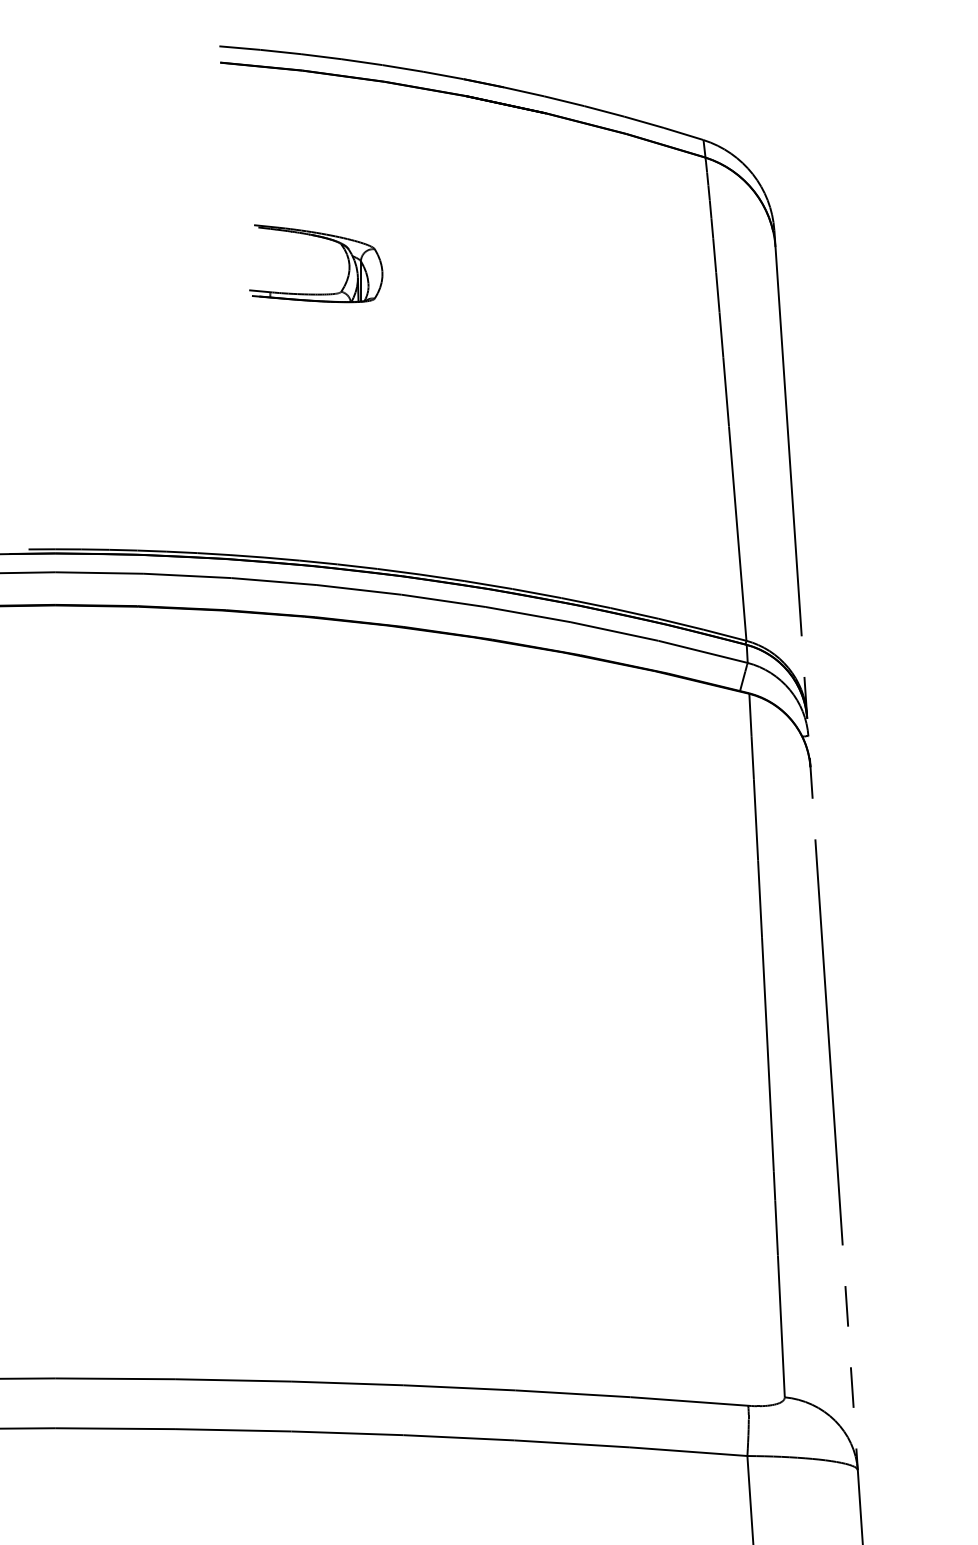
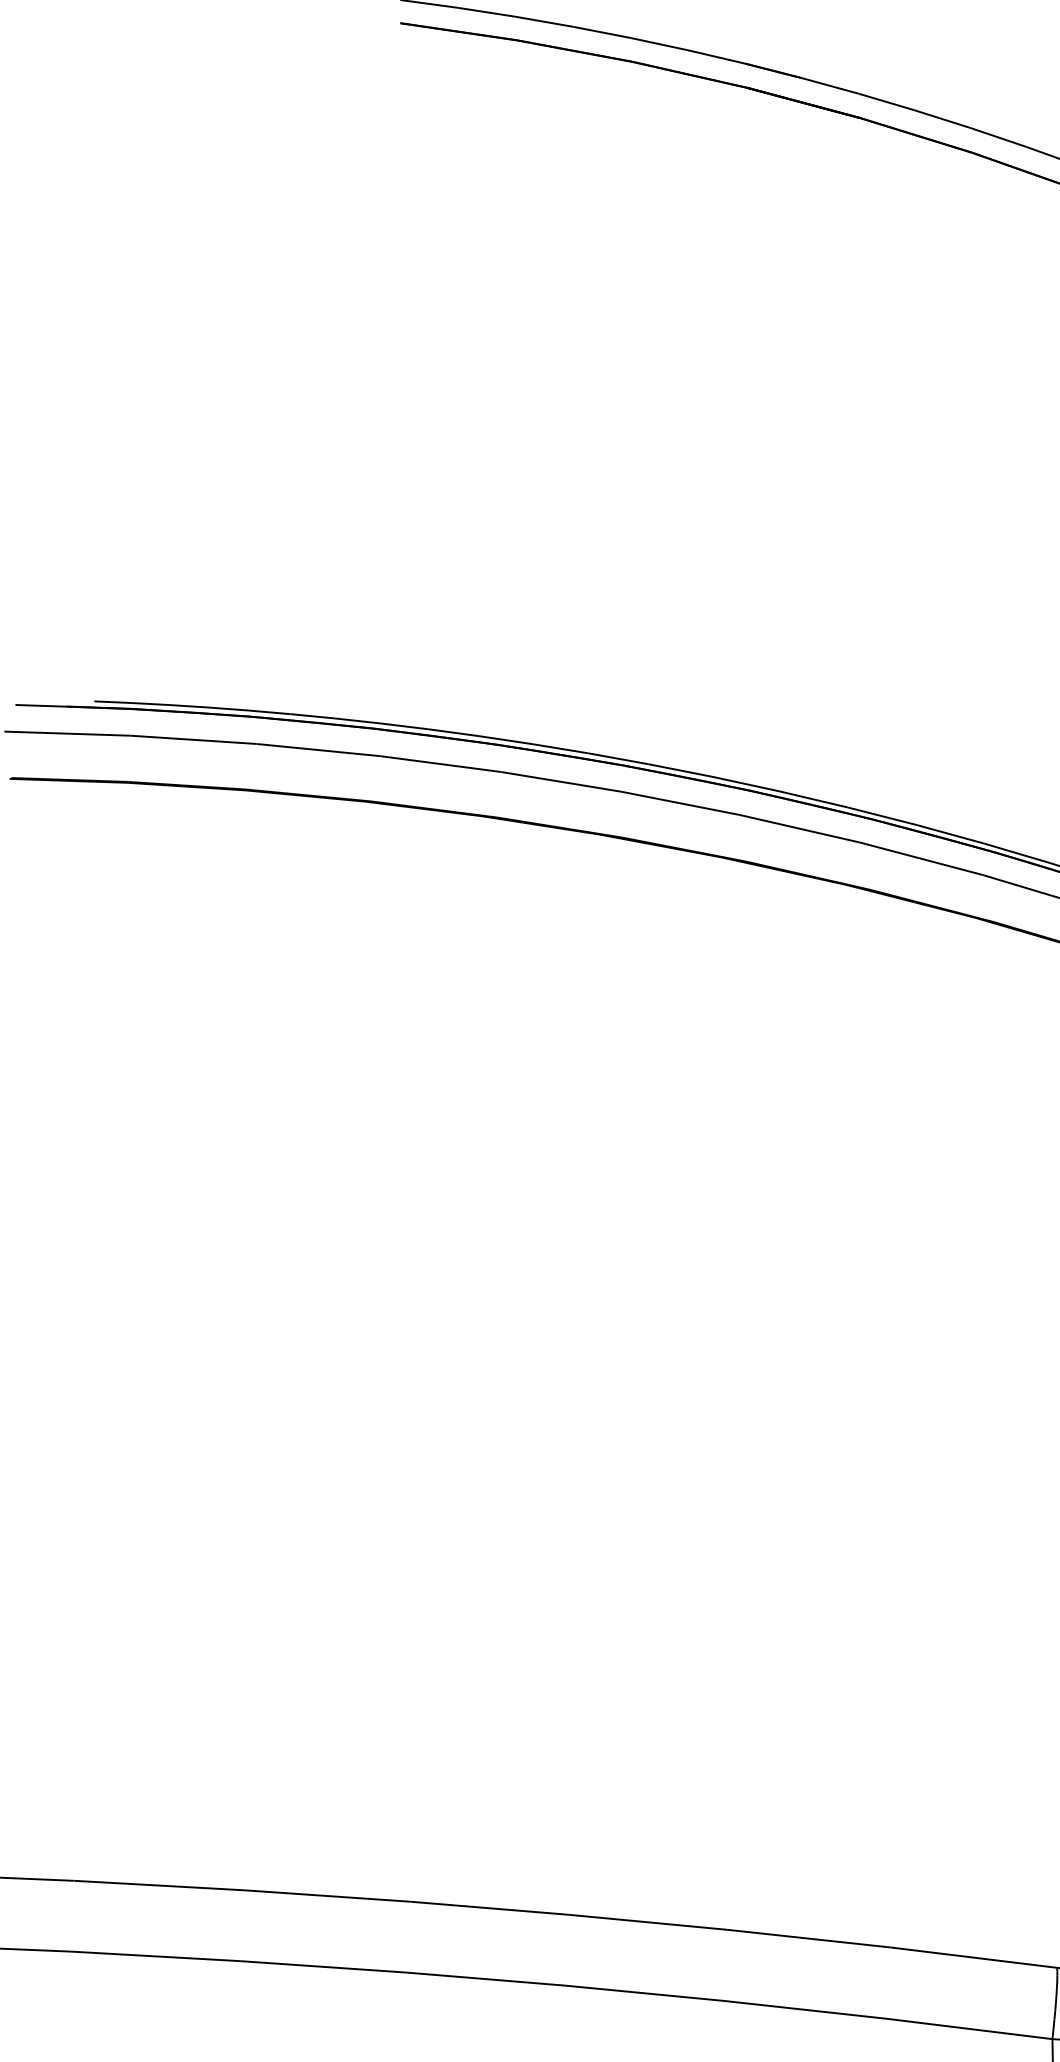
part: (321, 238) -> (532, 280), removed

